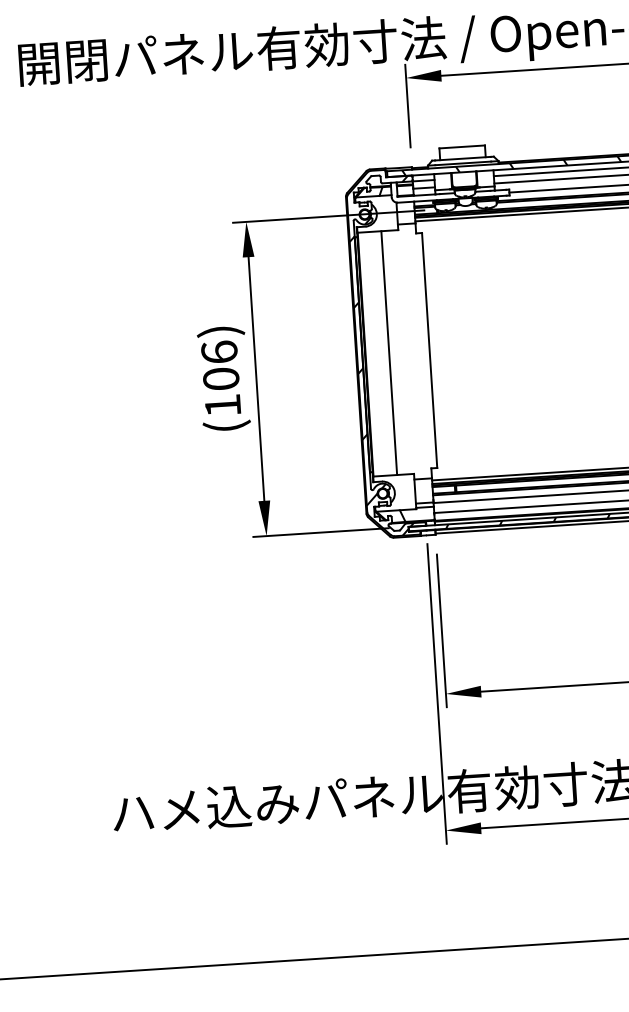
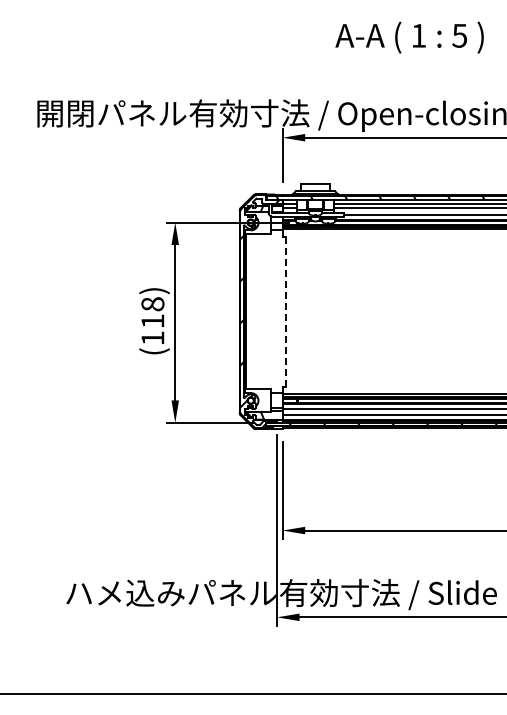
line: (429, 350) -> (286, 311), solid -> dashed
line: (388, 352) -> (260, 311), removed
text: (219, 365) -> (152, 312), (106) -> (118)

